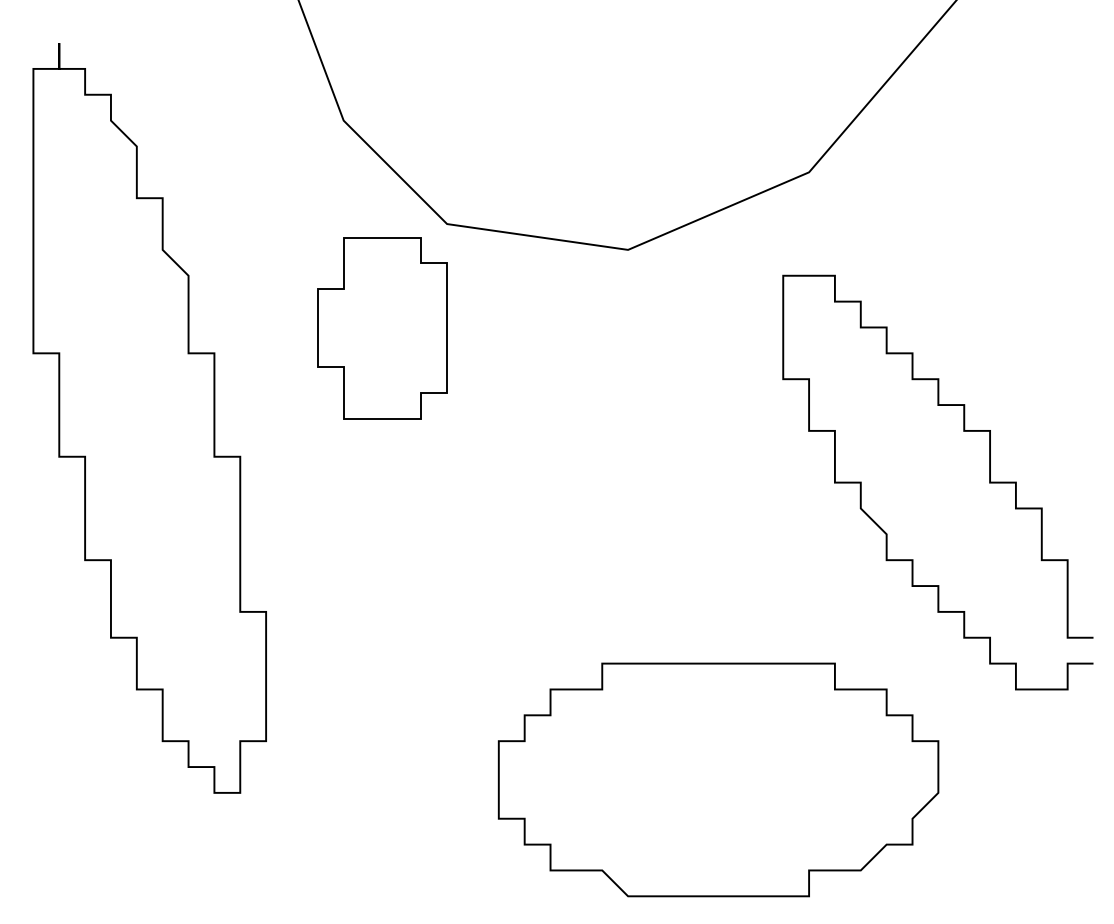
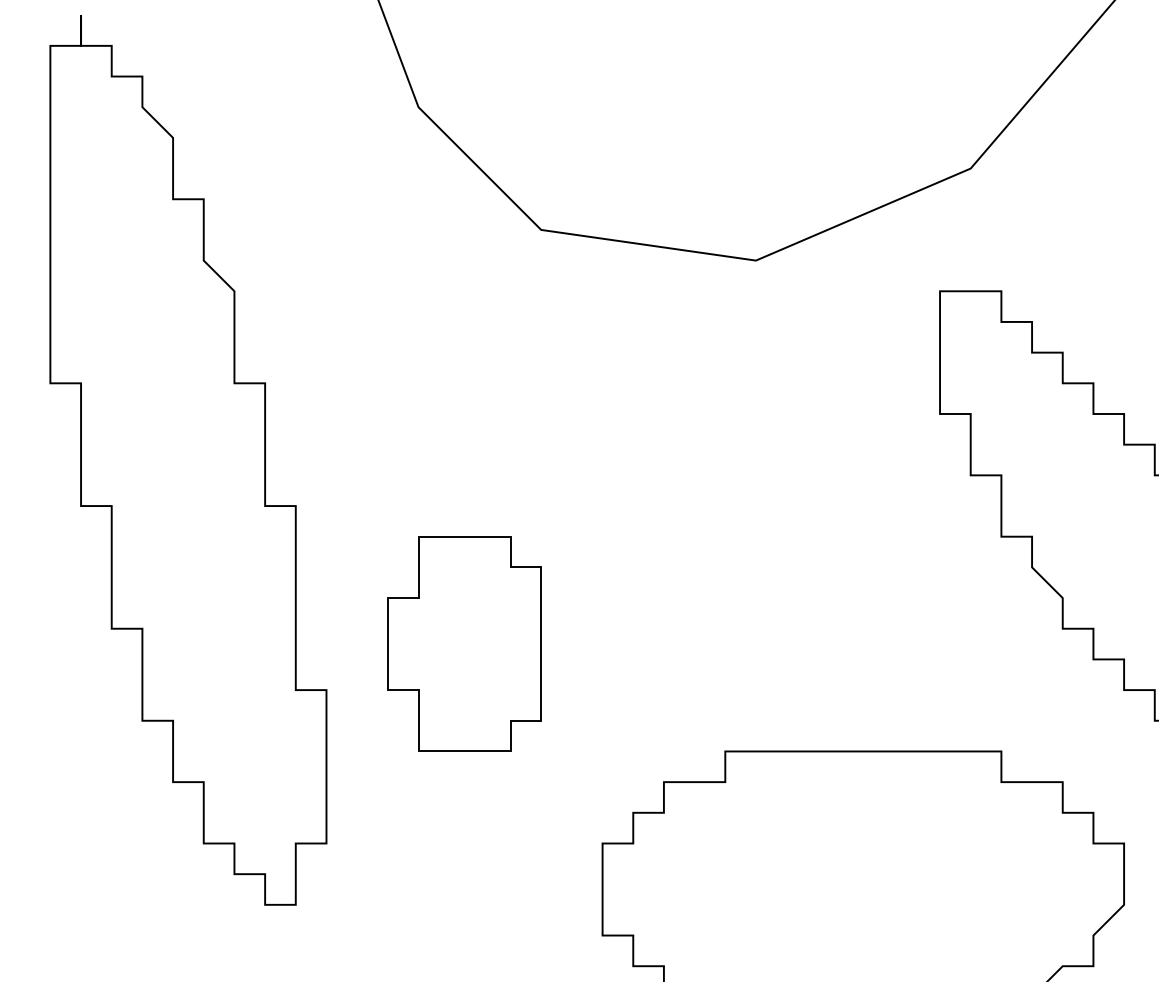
part: (382, 328) -> (464, 644), moved

